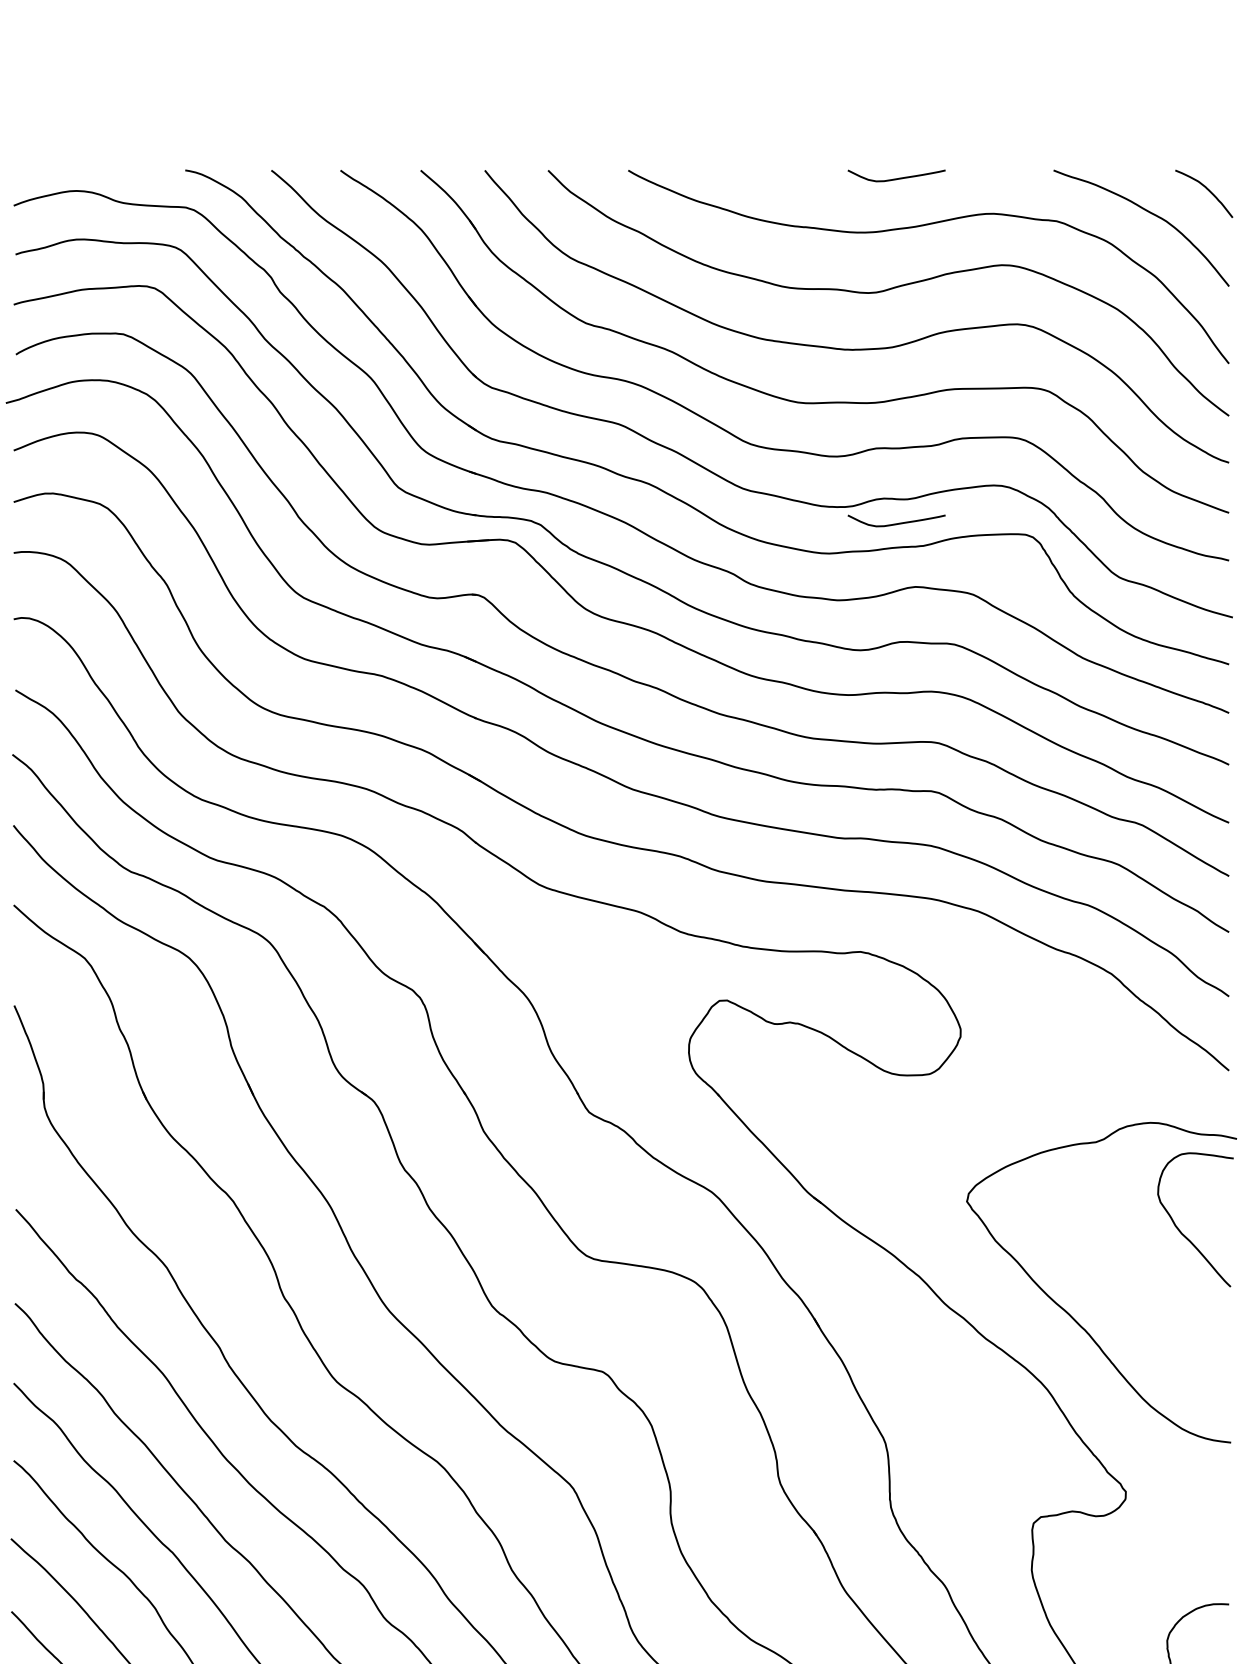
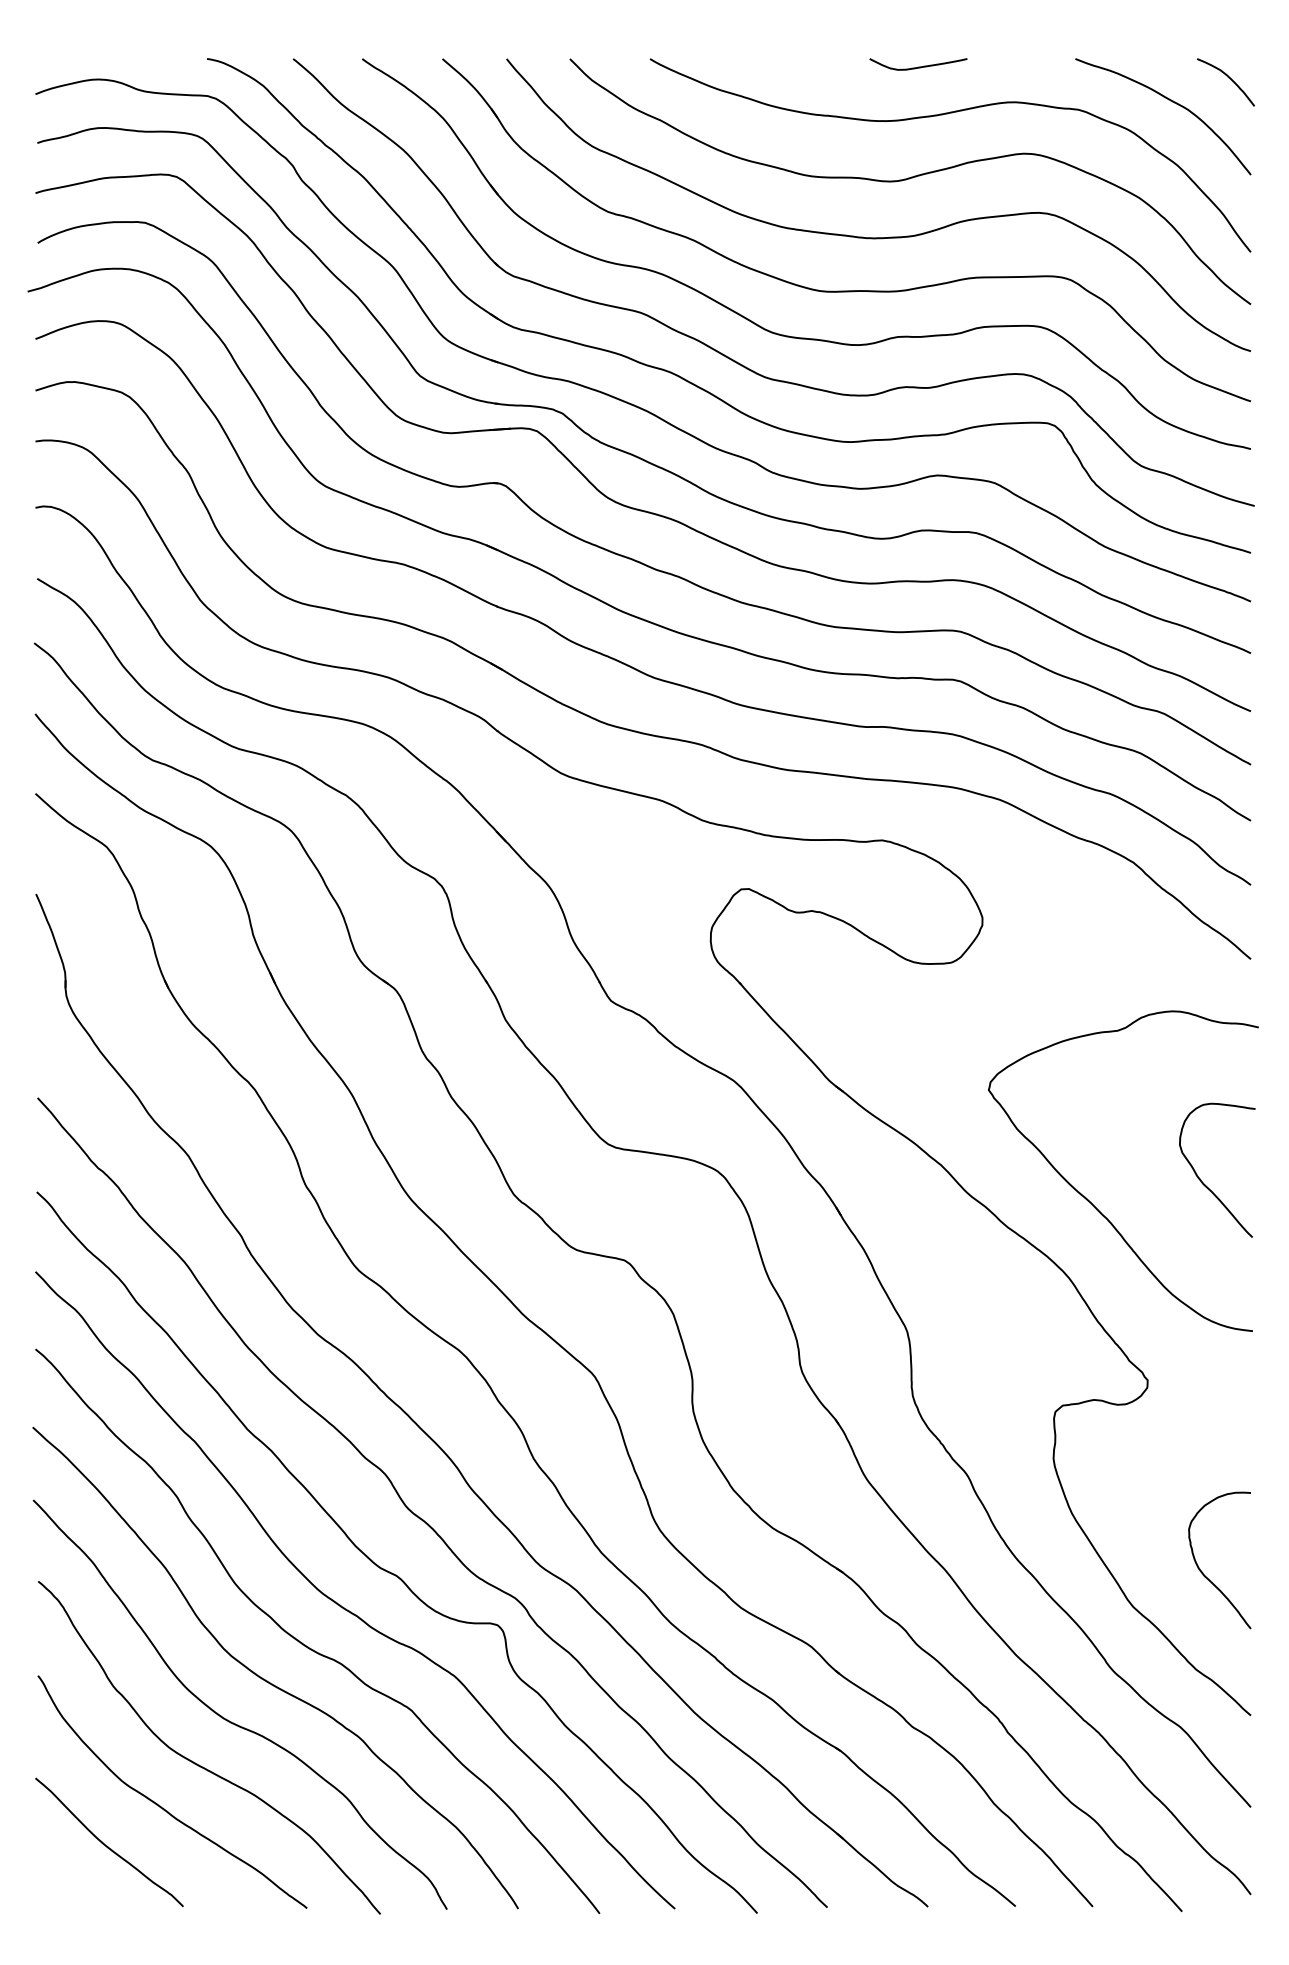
curve: (896, 522) -> (918, 411), removed
curve: (1179, 1228) -> (1201, 1179), moved

